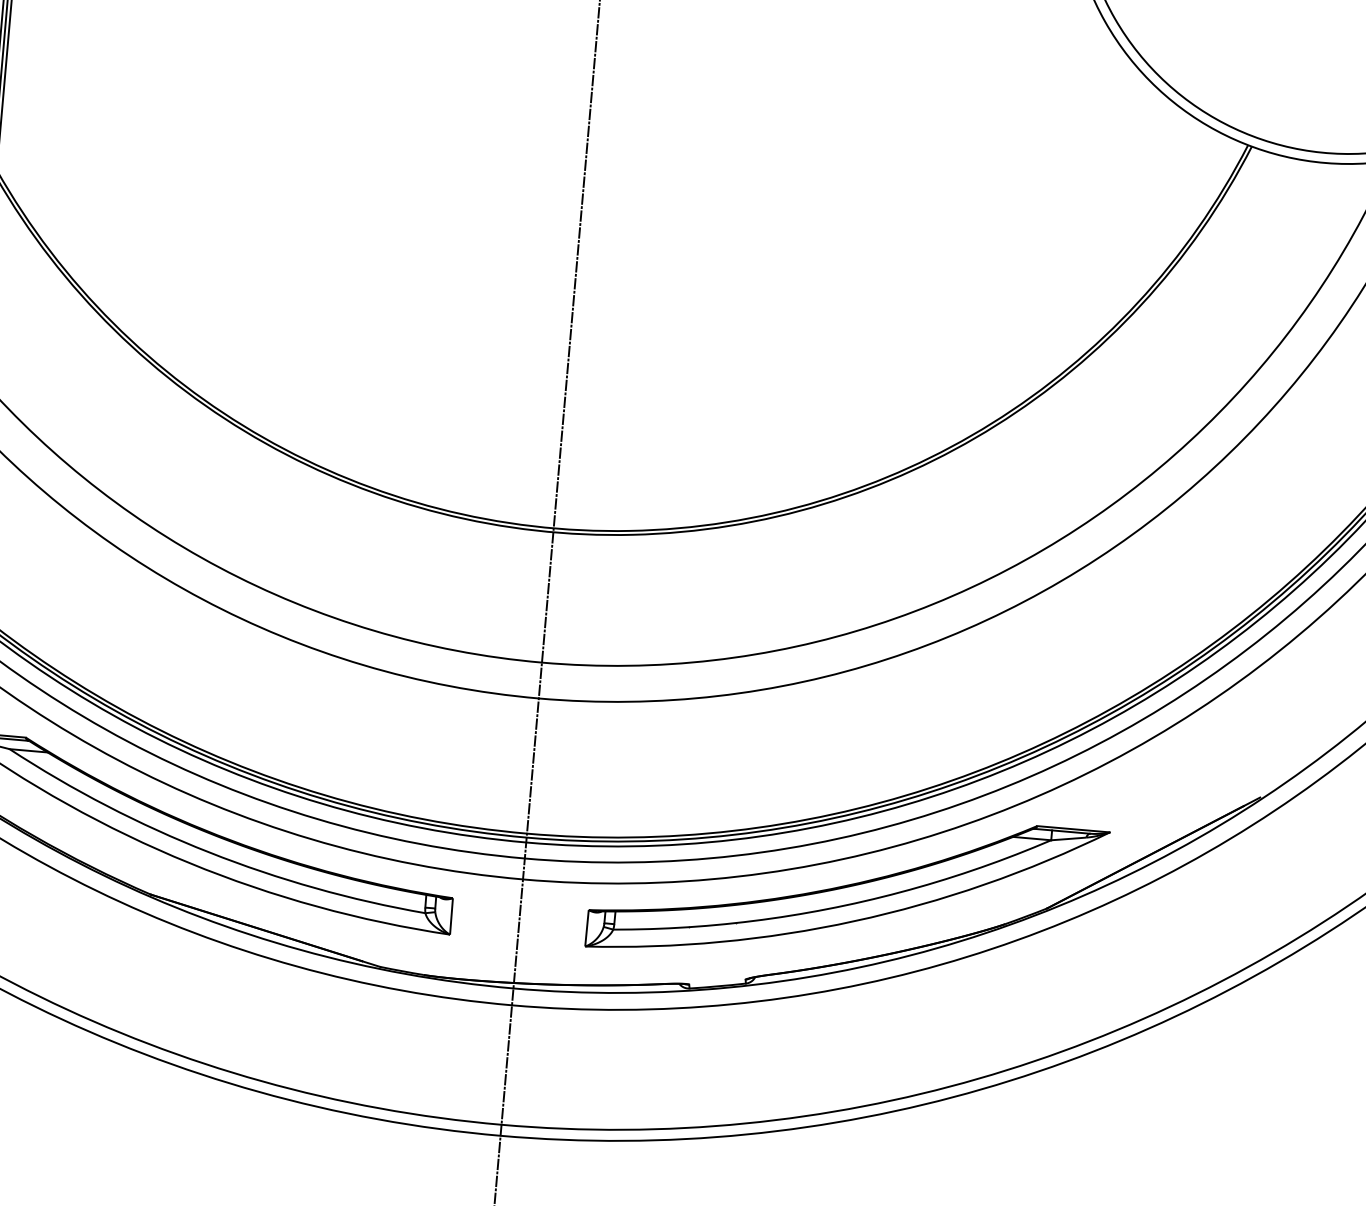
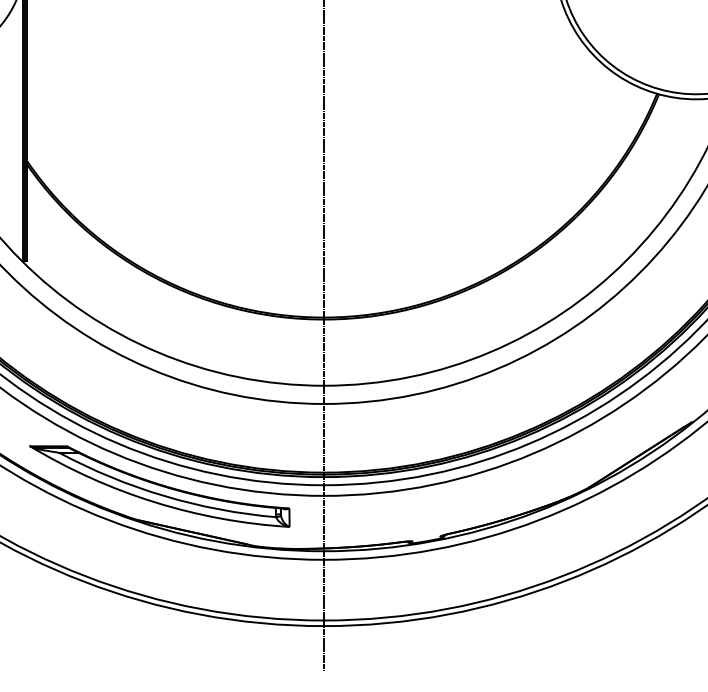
part: (846, 889) -> (487, 486), removed

